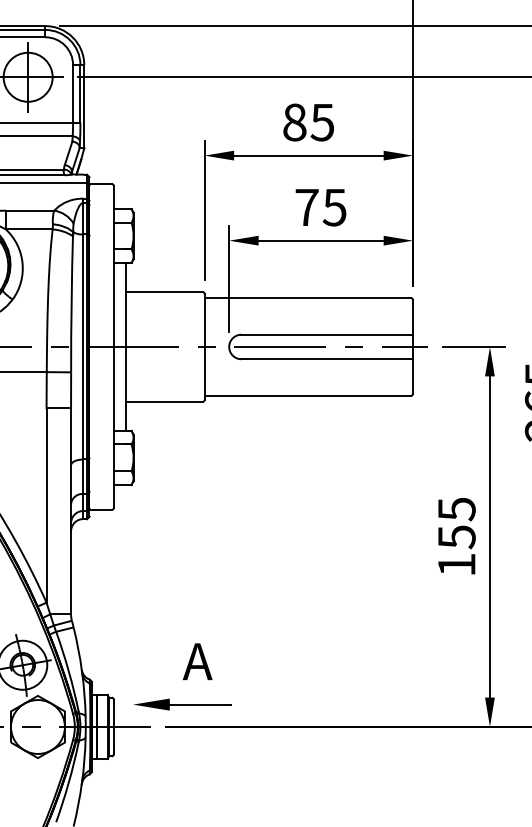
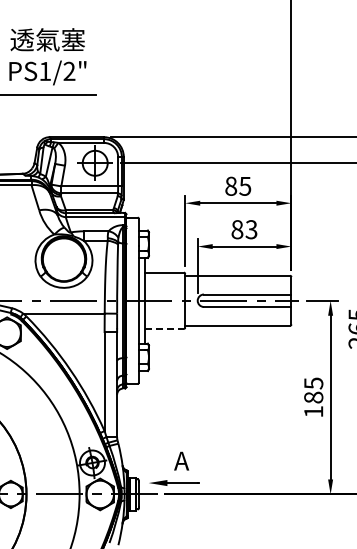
text: (320, 207) -> (244, 229), 75 -> 83
line: (166, 401) -> (165, 328), solid -> dashed
text: (456, 536) -> (313, 397), 155 -> 185

